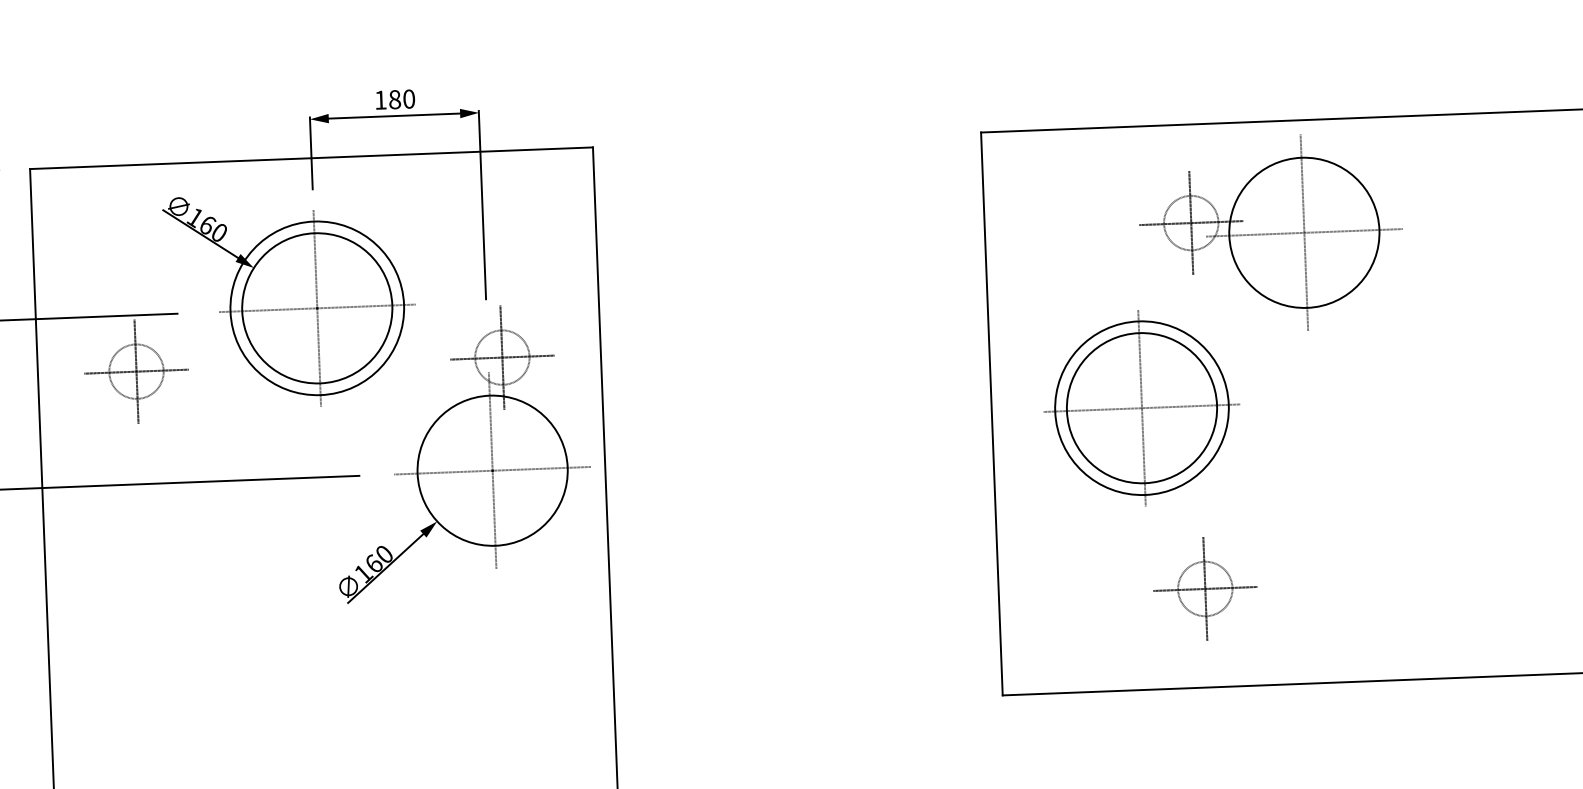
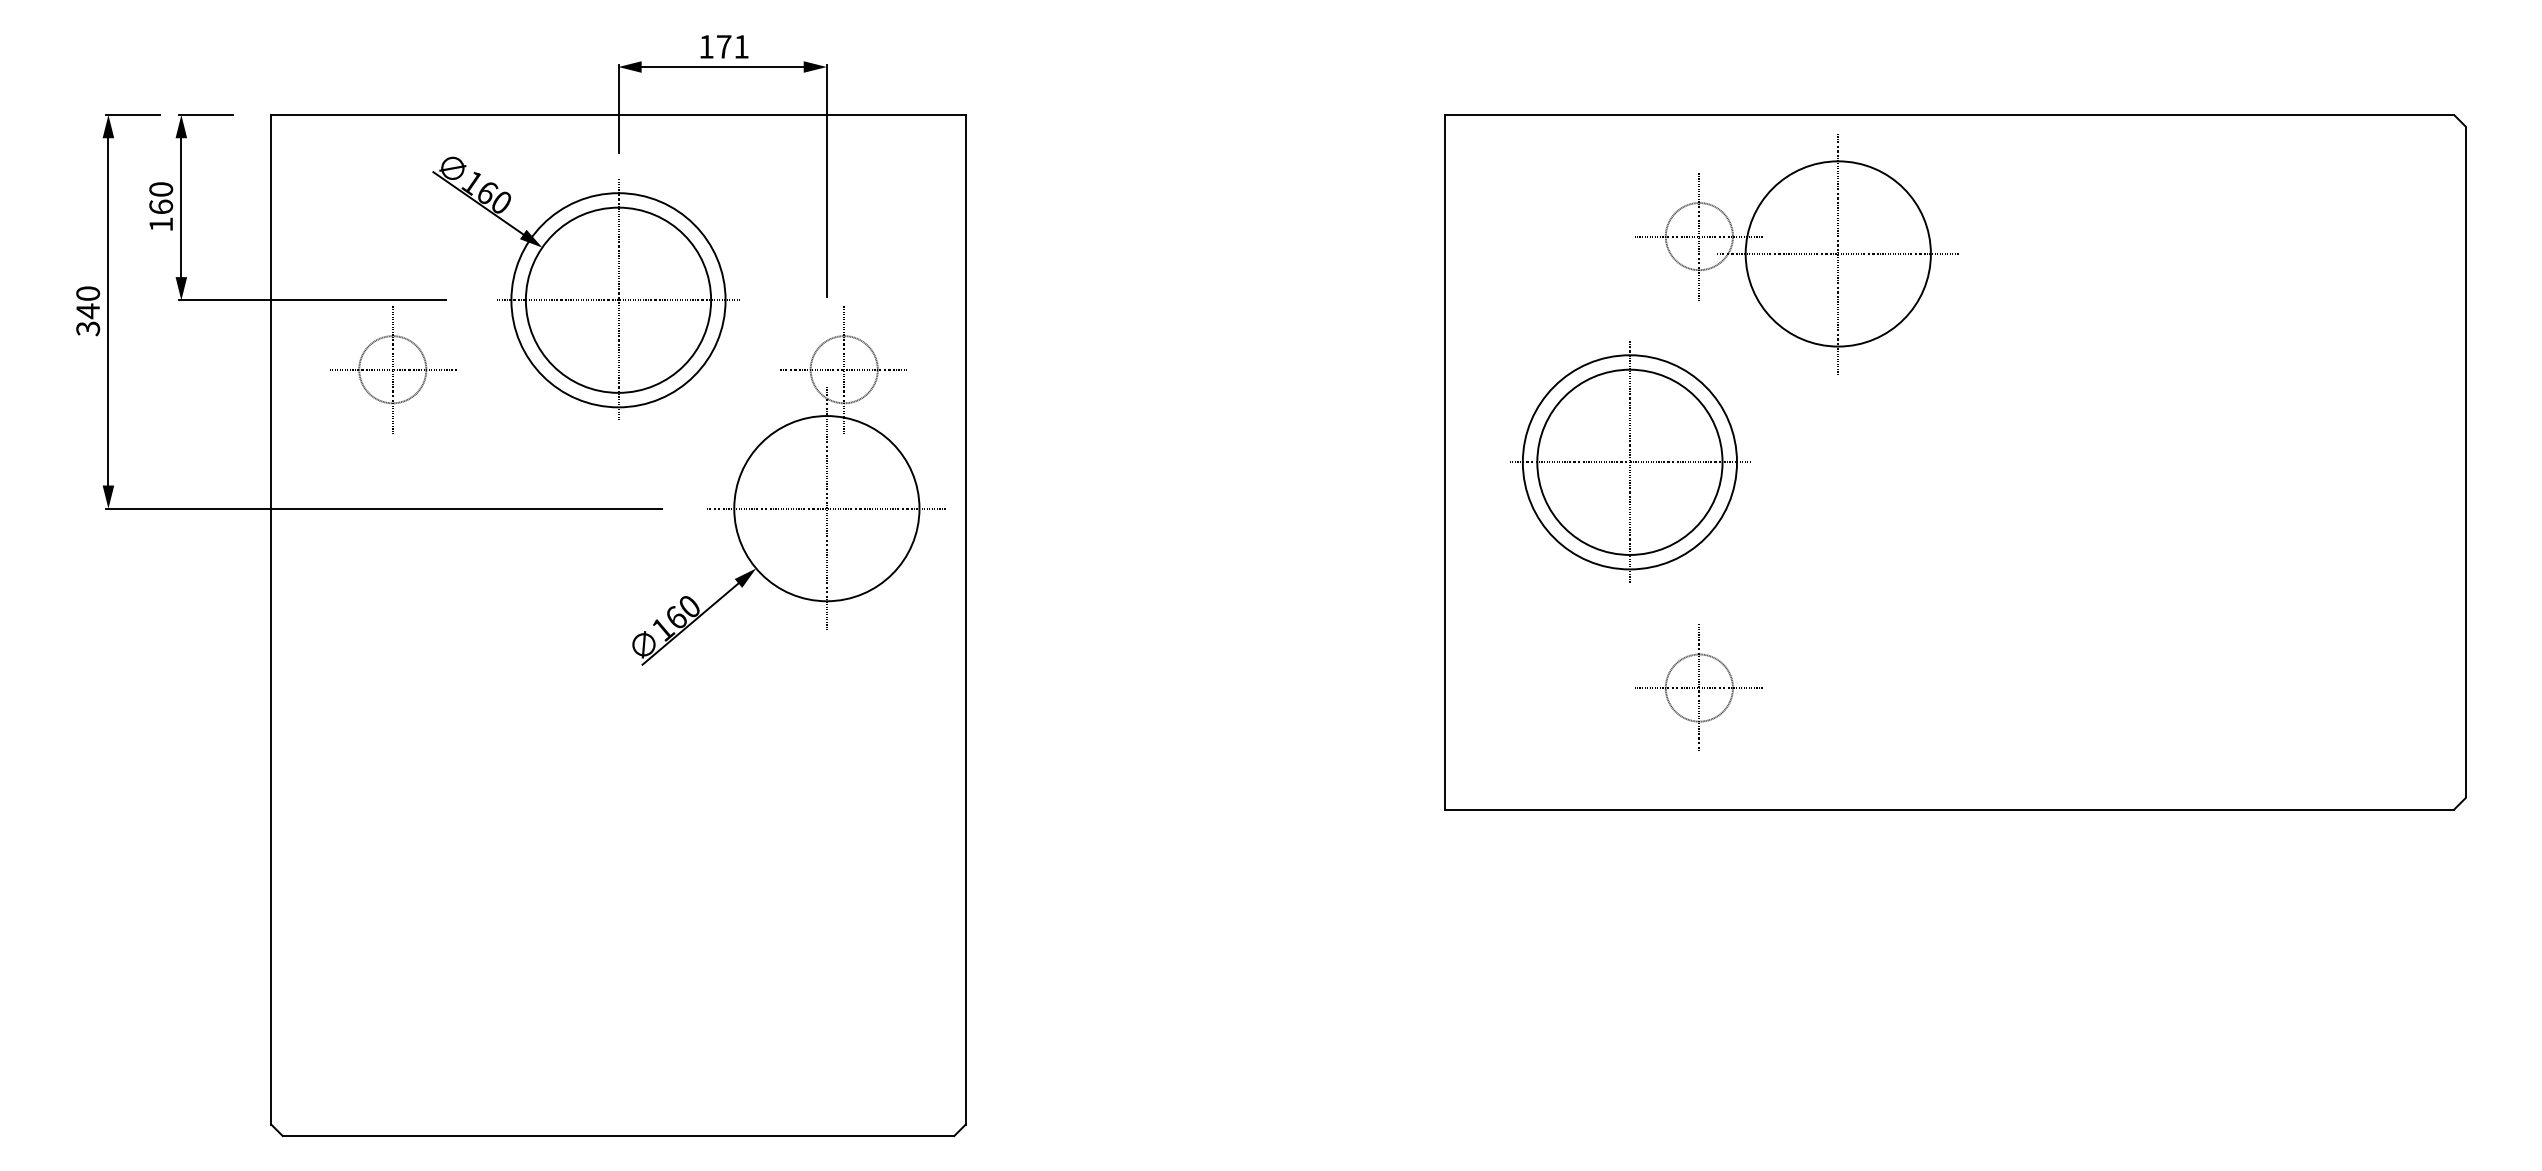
text: (401, 99) -> (732, 46), 180 -> 171

